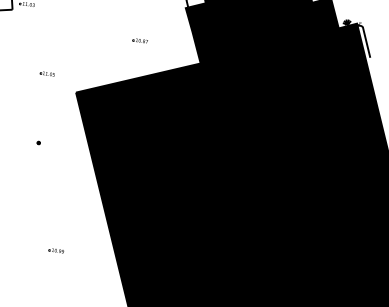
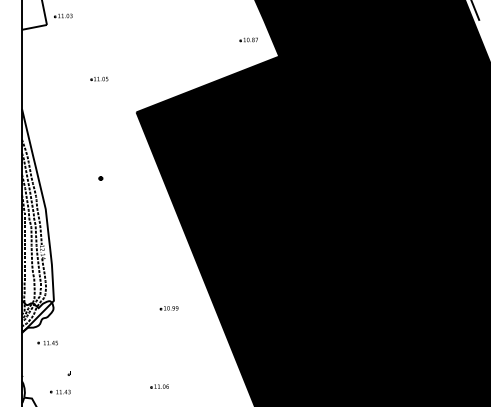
part: (140, 40) -> (248, 39), moved
part: (47, 73) -> (99, 78), moved
part: (55, 250) -> (168, 308), moved

